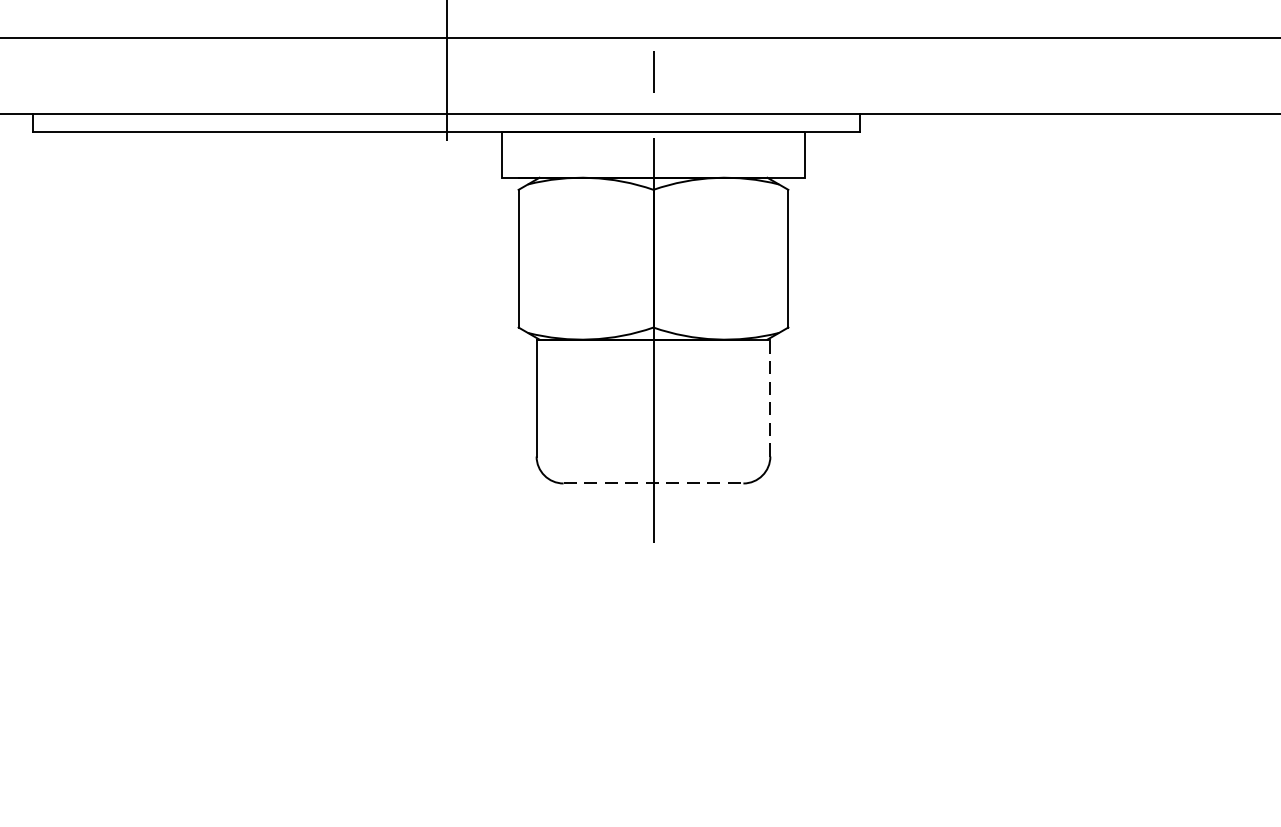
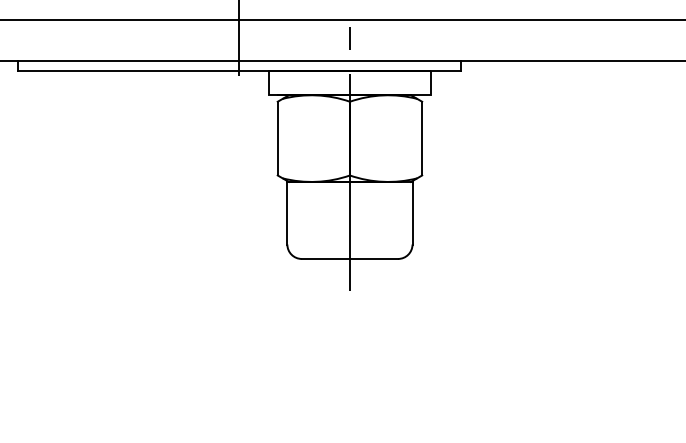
line: (770, 396) -> (412, 212), dashed -> solid
line: (654, 482) -> (350, 258), dashed -> solid

